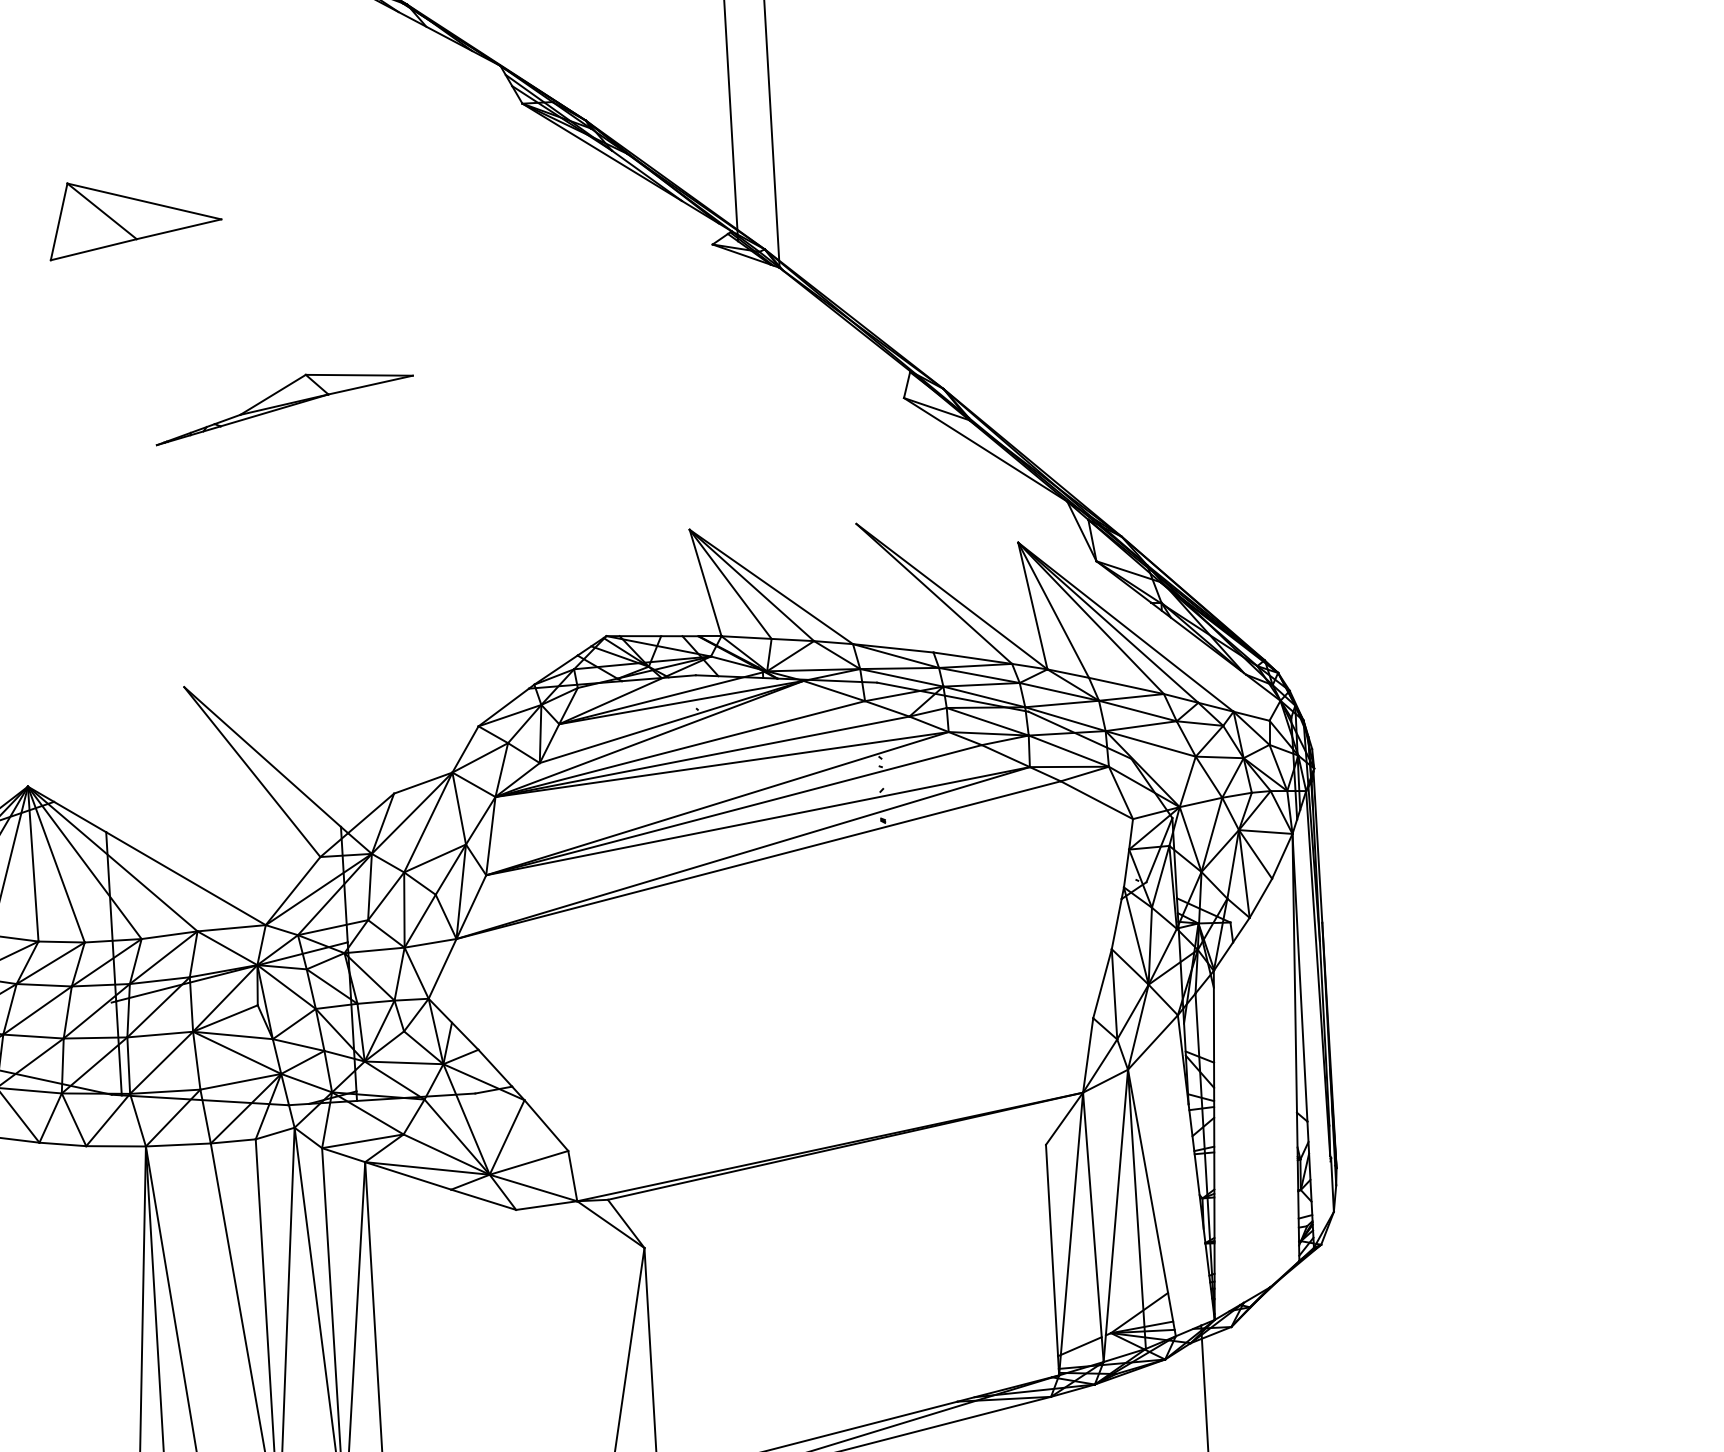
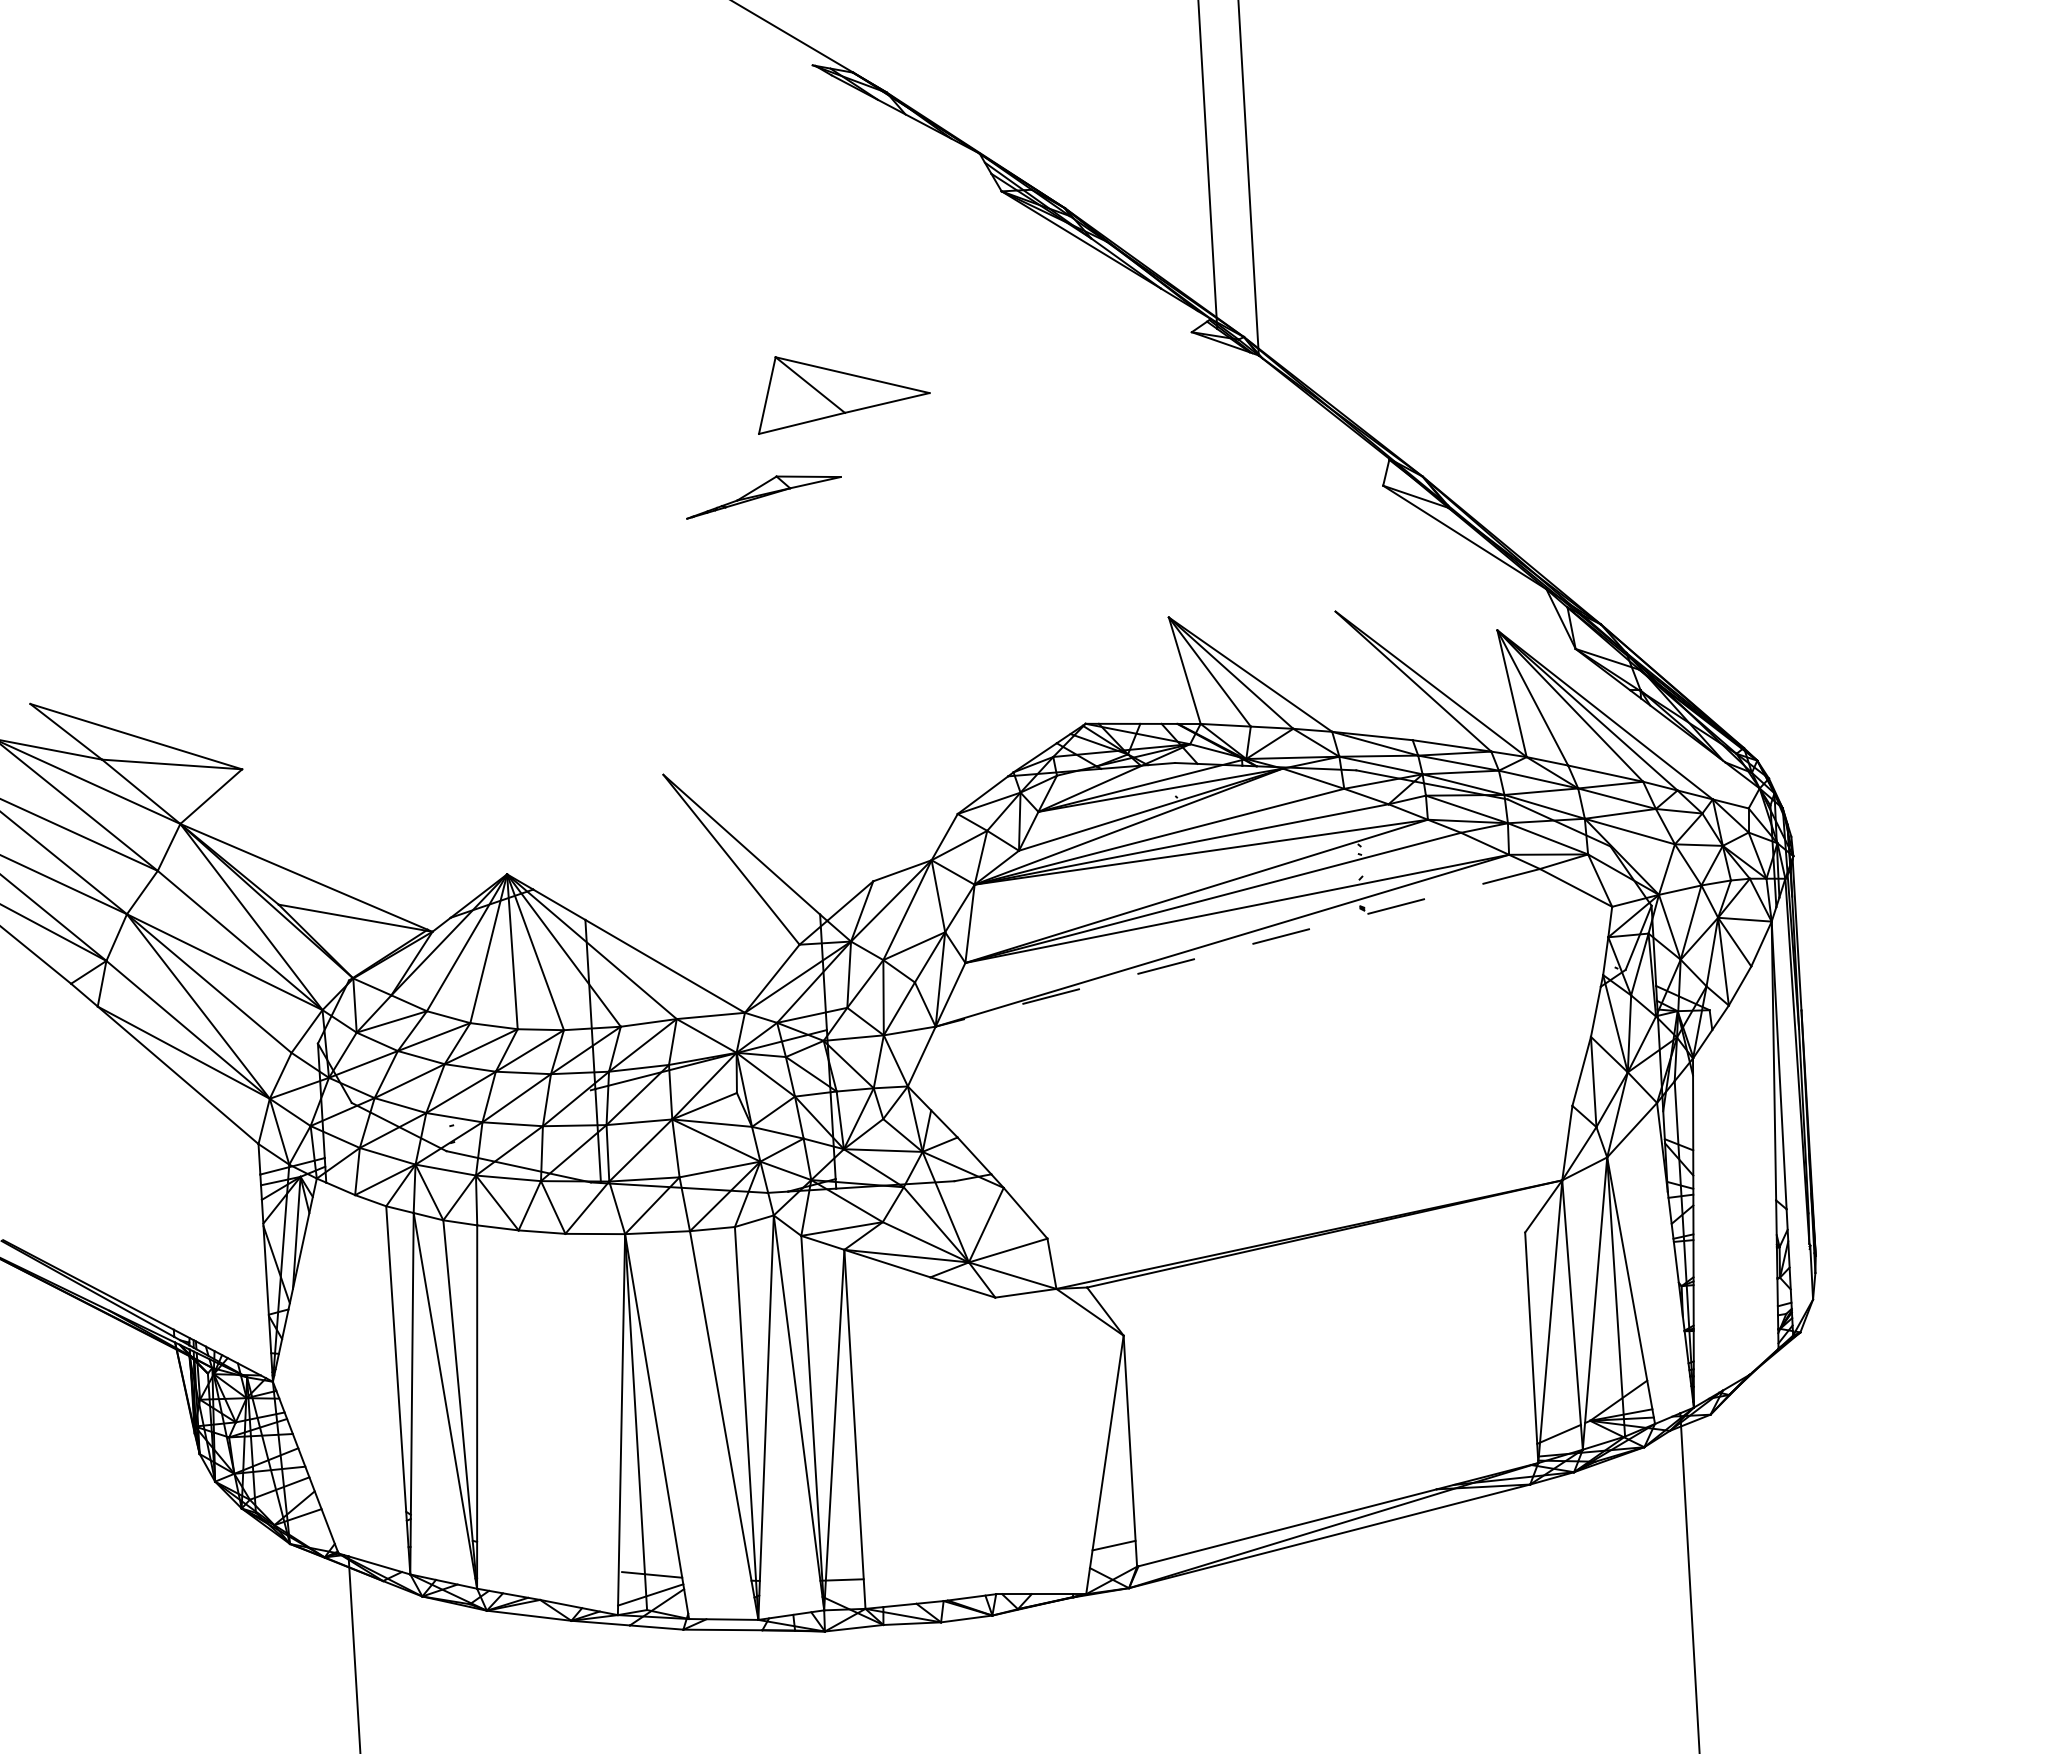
part: (136, 221) -> (844, 395), moved
part: (284, 409) -> (763, 497), size x0.6
line: (758, 859) -> (1237, 947), solid -> dashed

